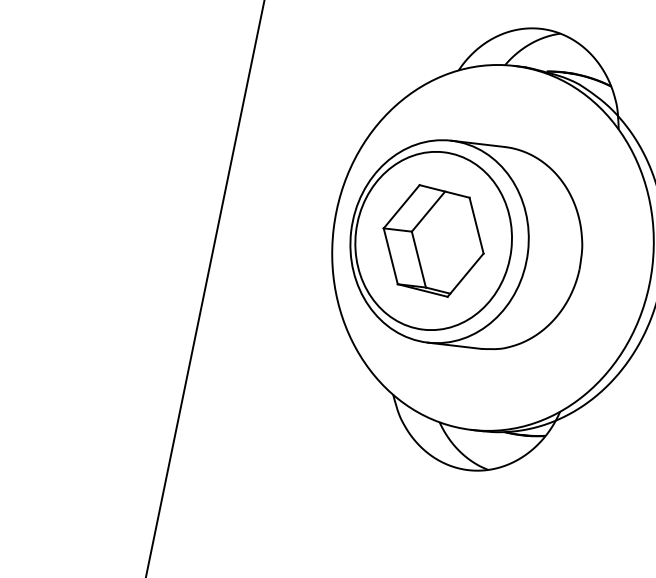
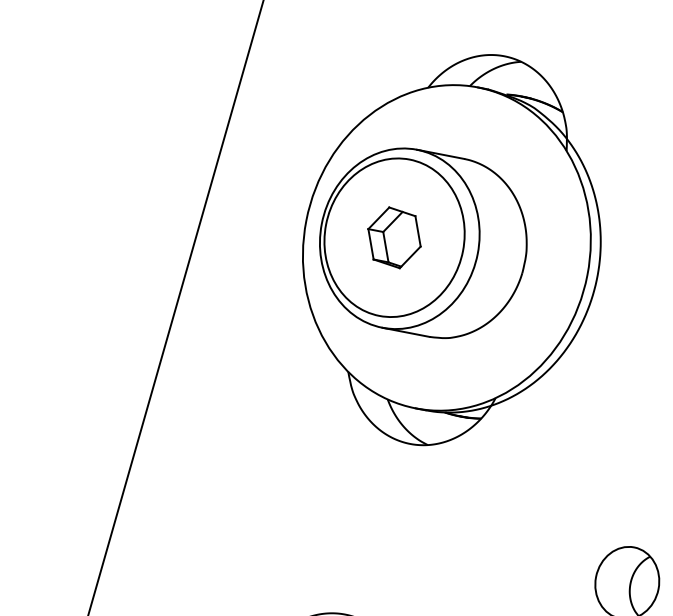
part: (433, 240) -> (394, 237), size x0.6

